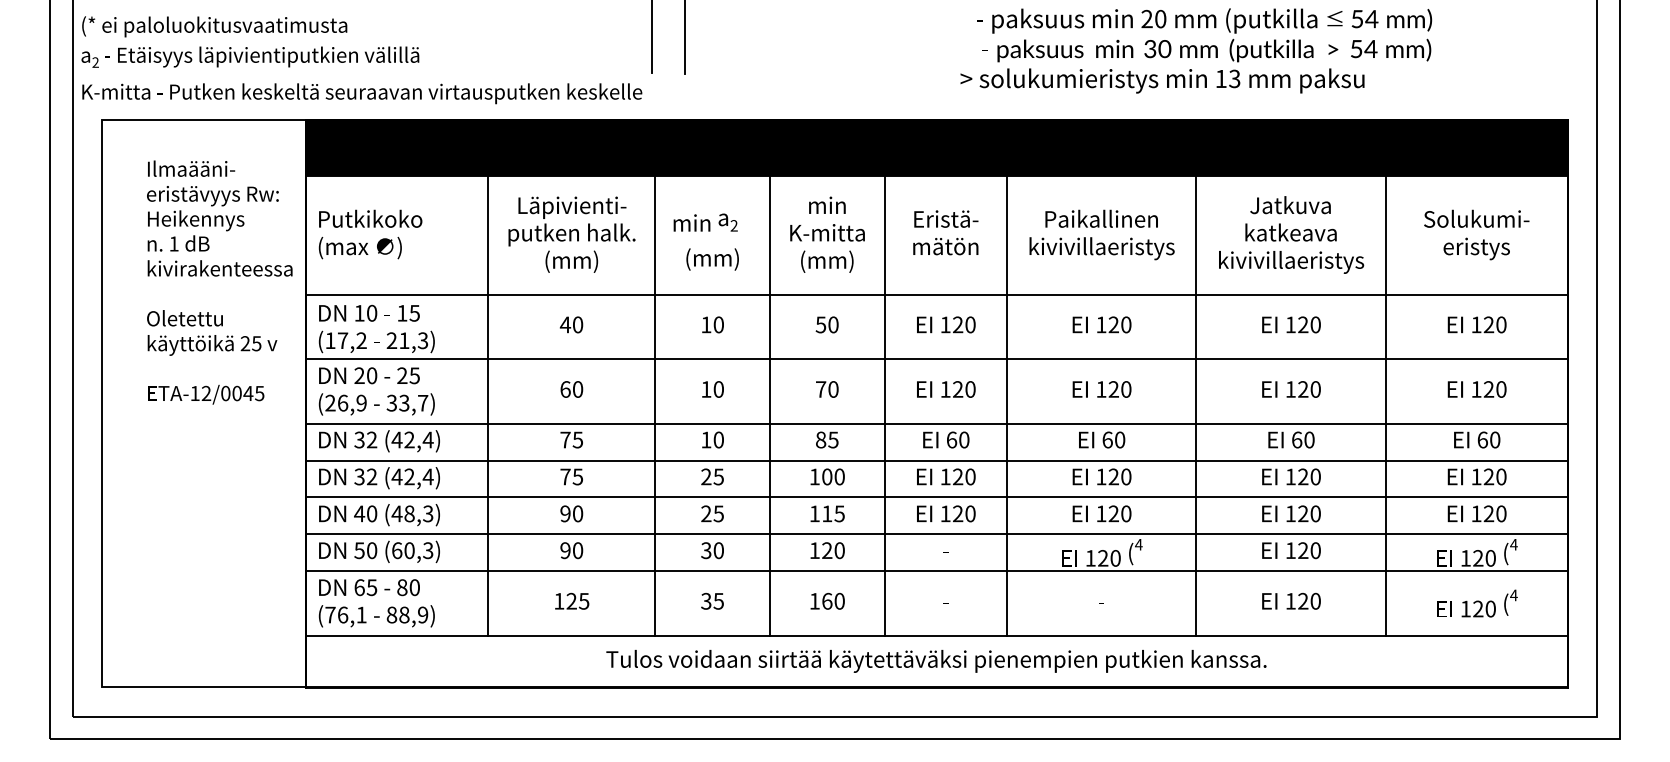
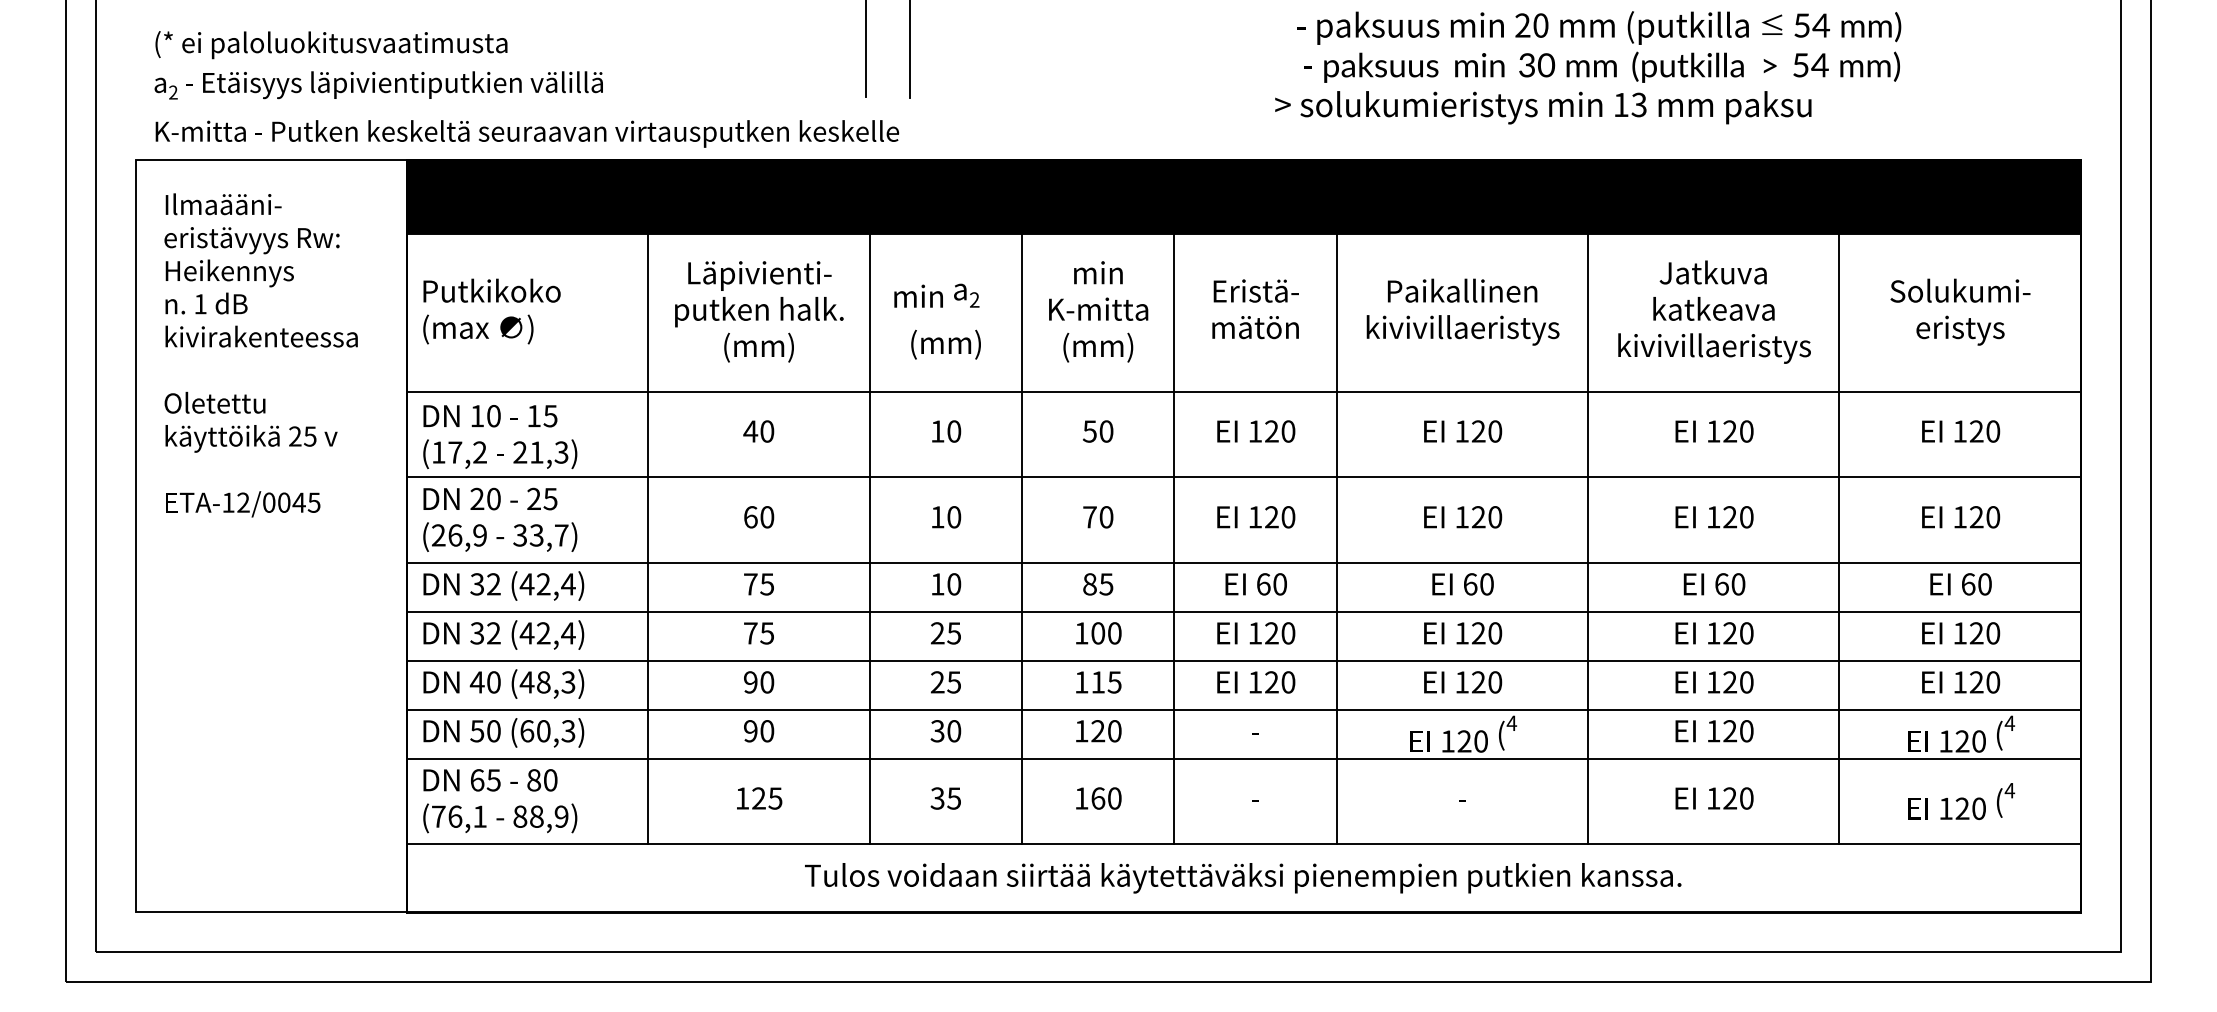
text: (361, 60) -> (526, 89), moved
text: (219, 282) -> (260, 355), moved

